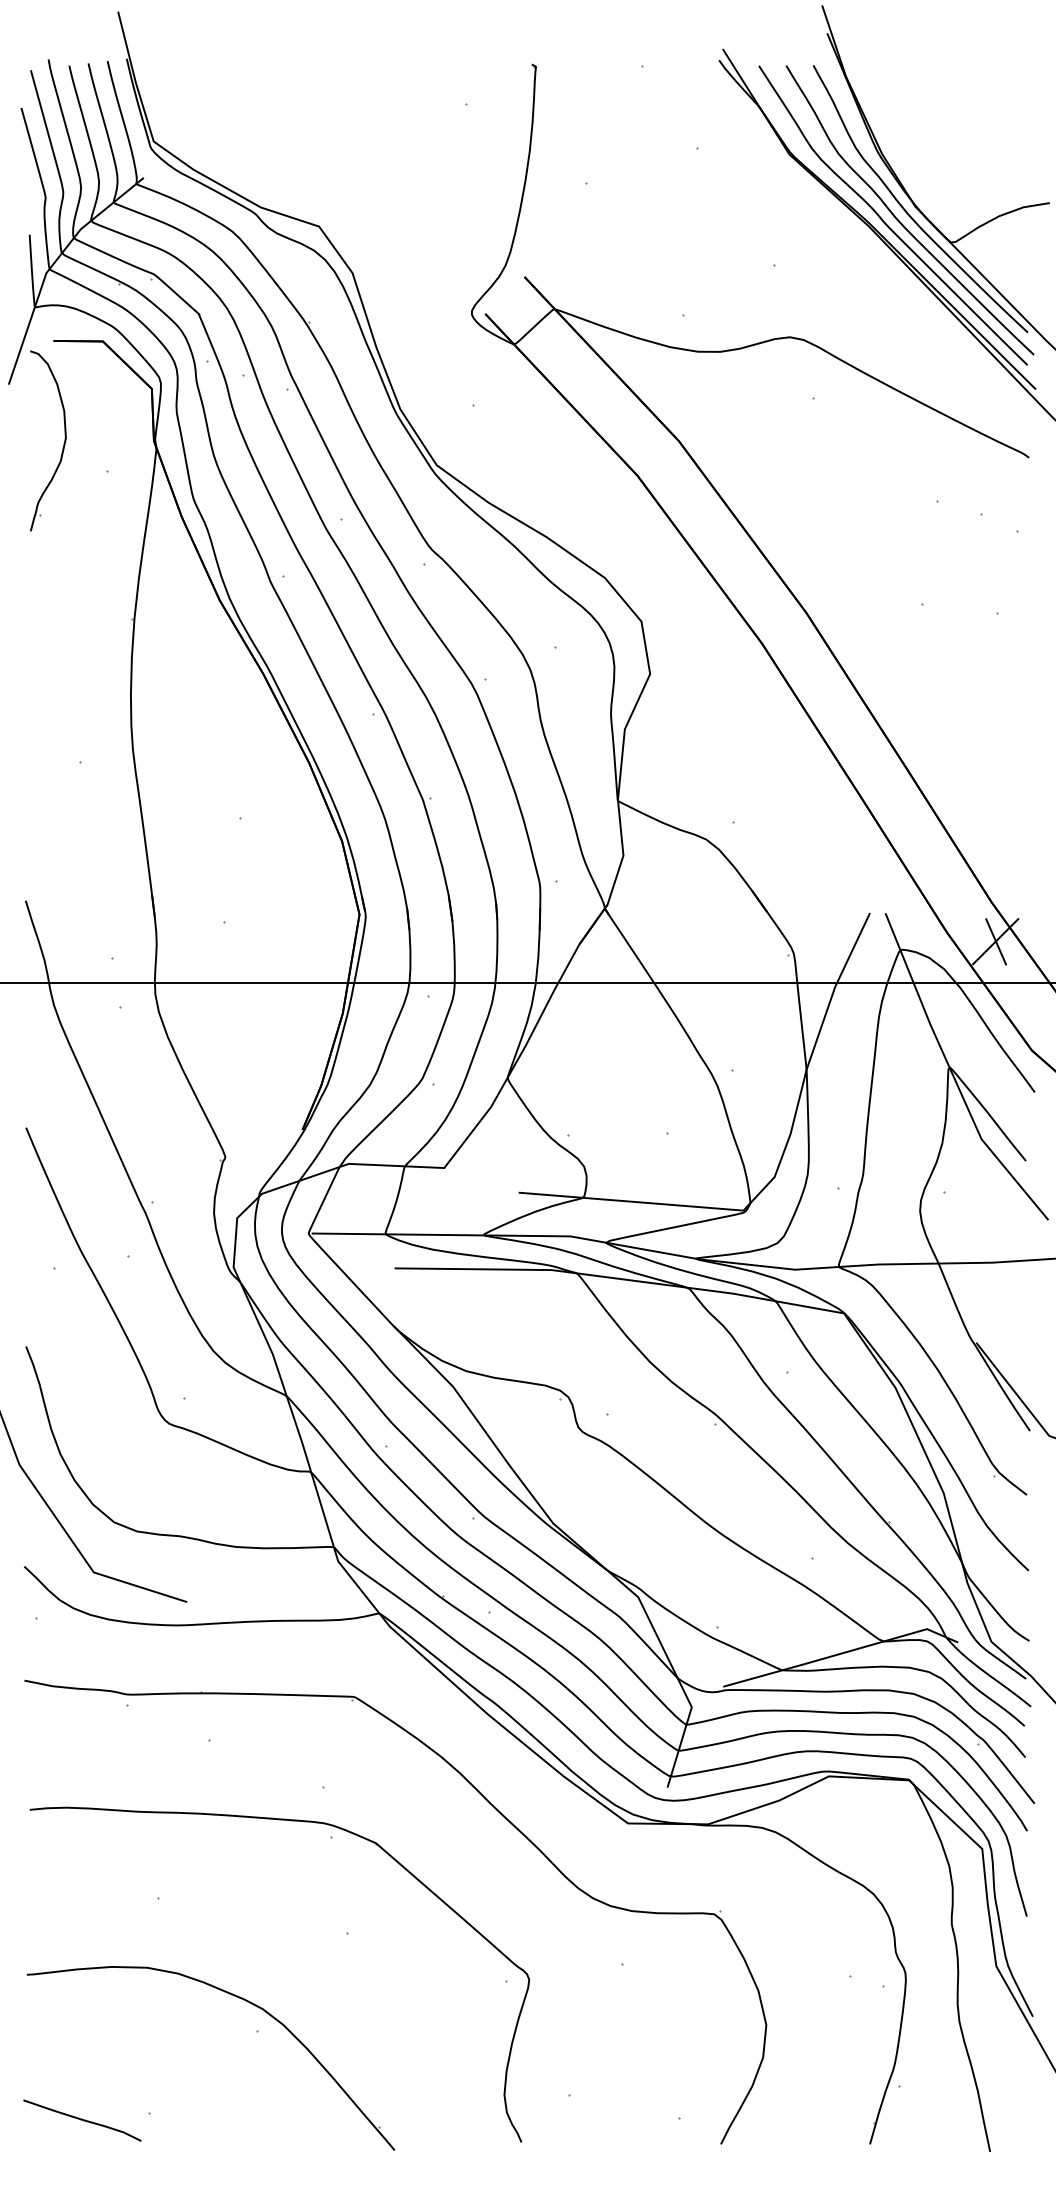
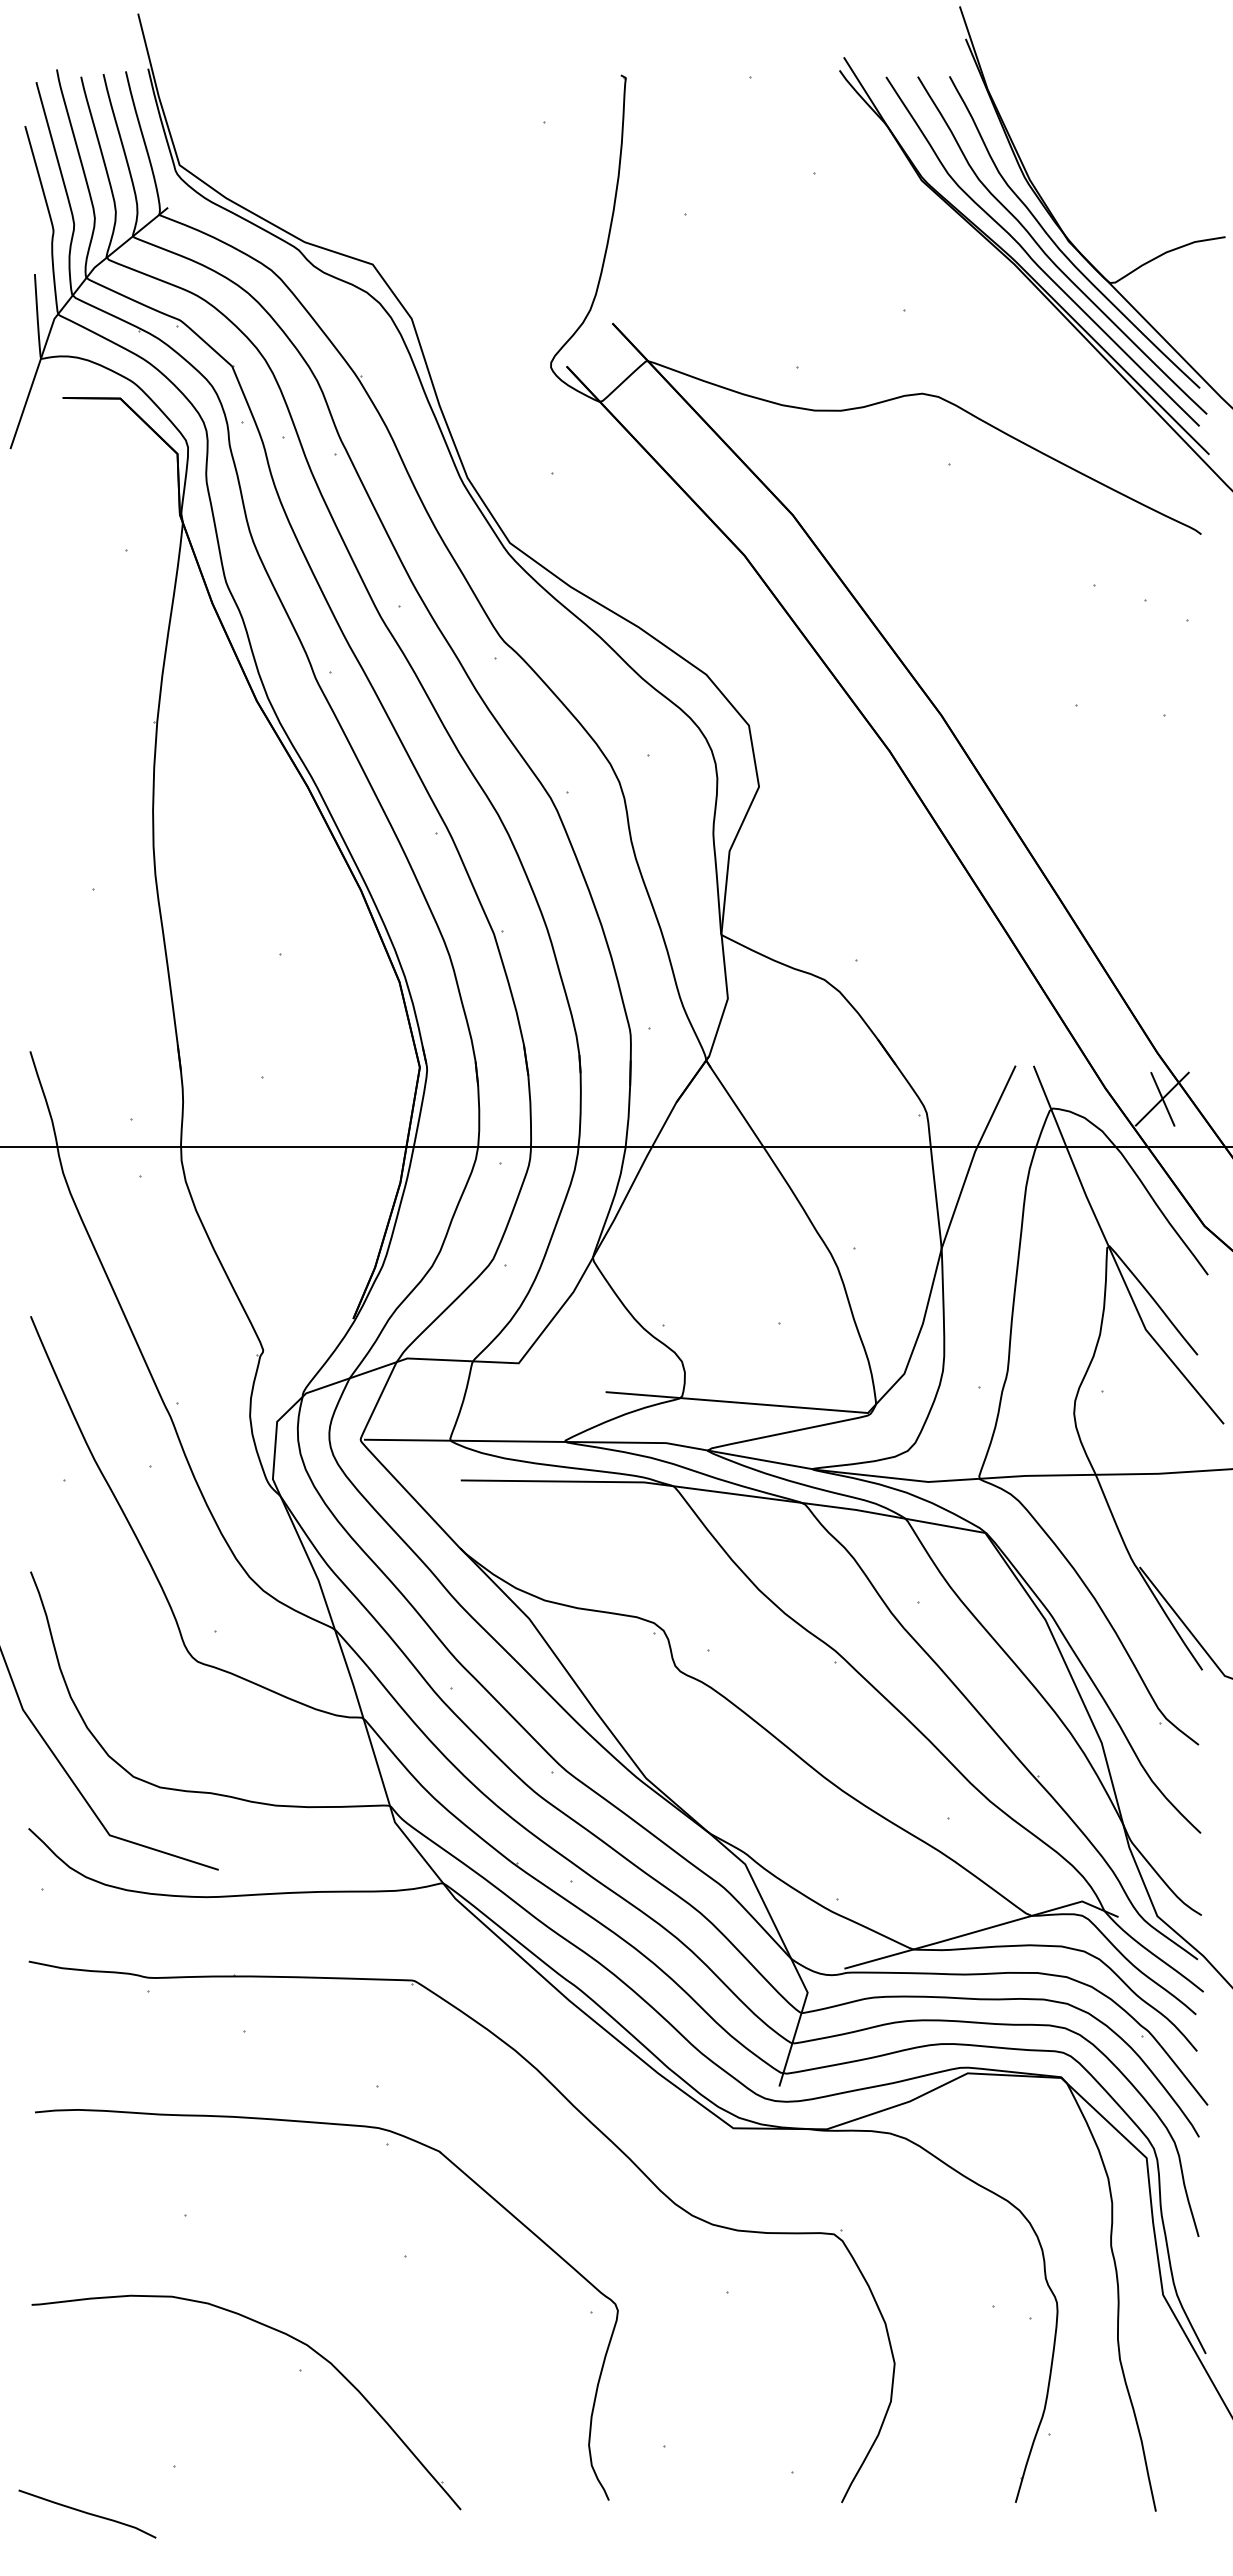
part: (63, 443) -> (74, 517), removed
curve: (82, 2120) -> (87, 2513), moved

